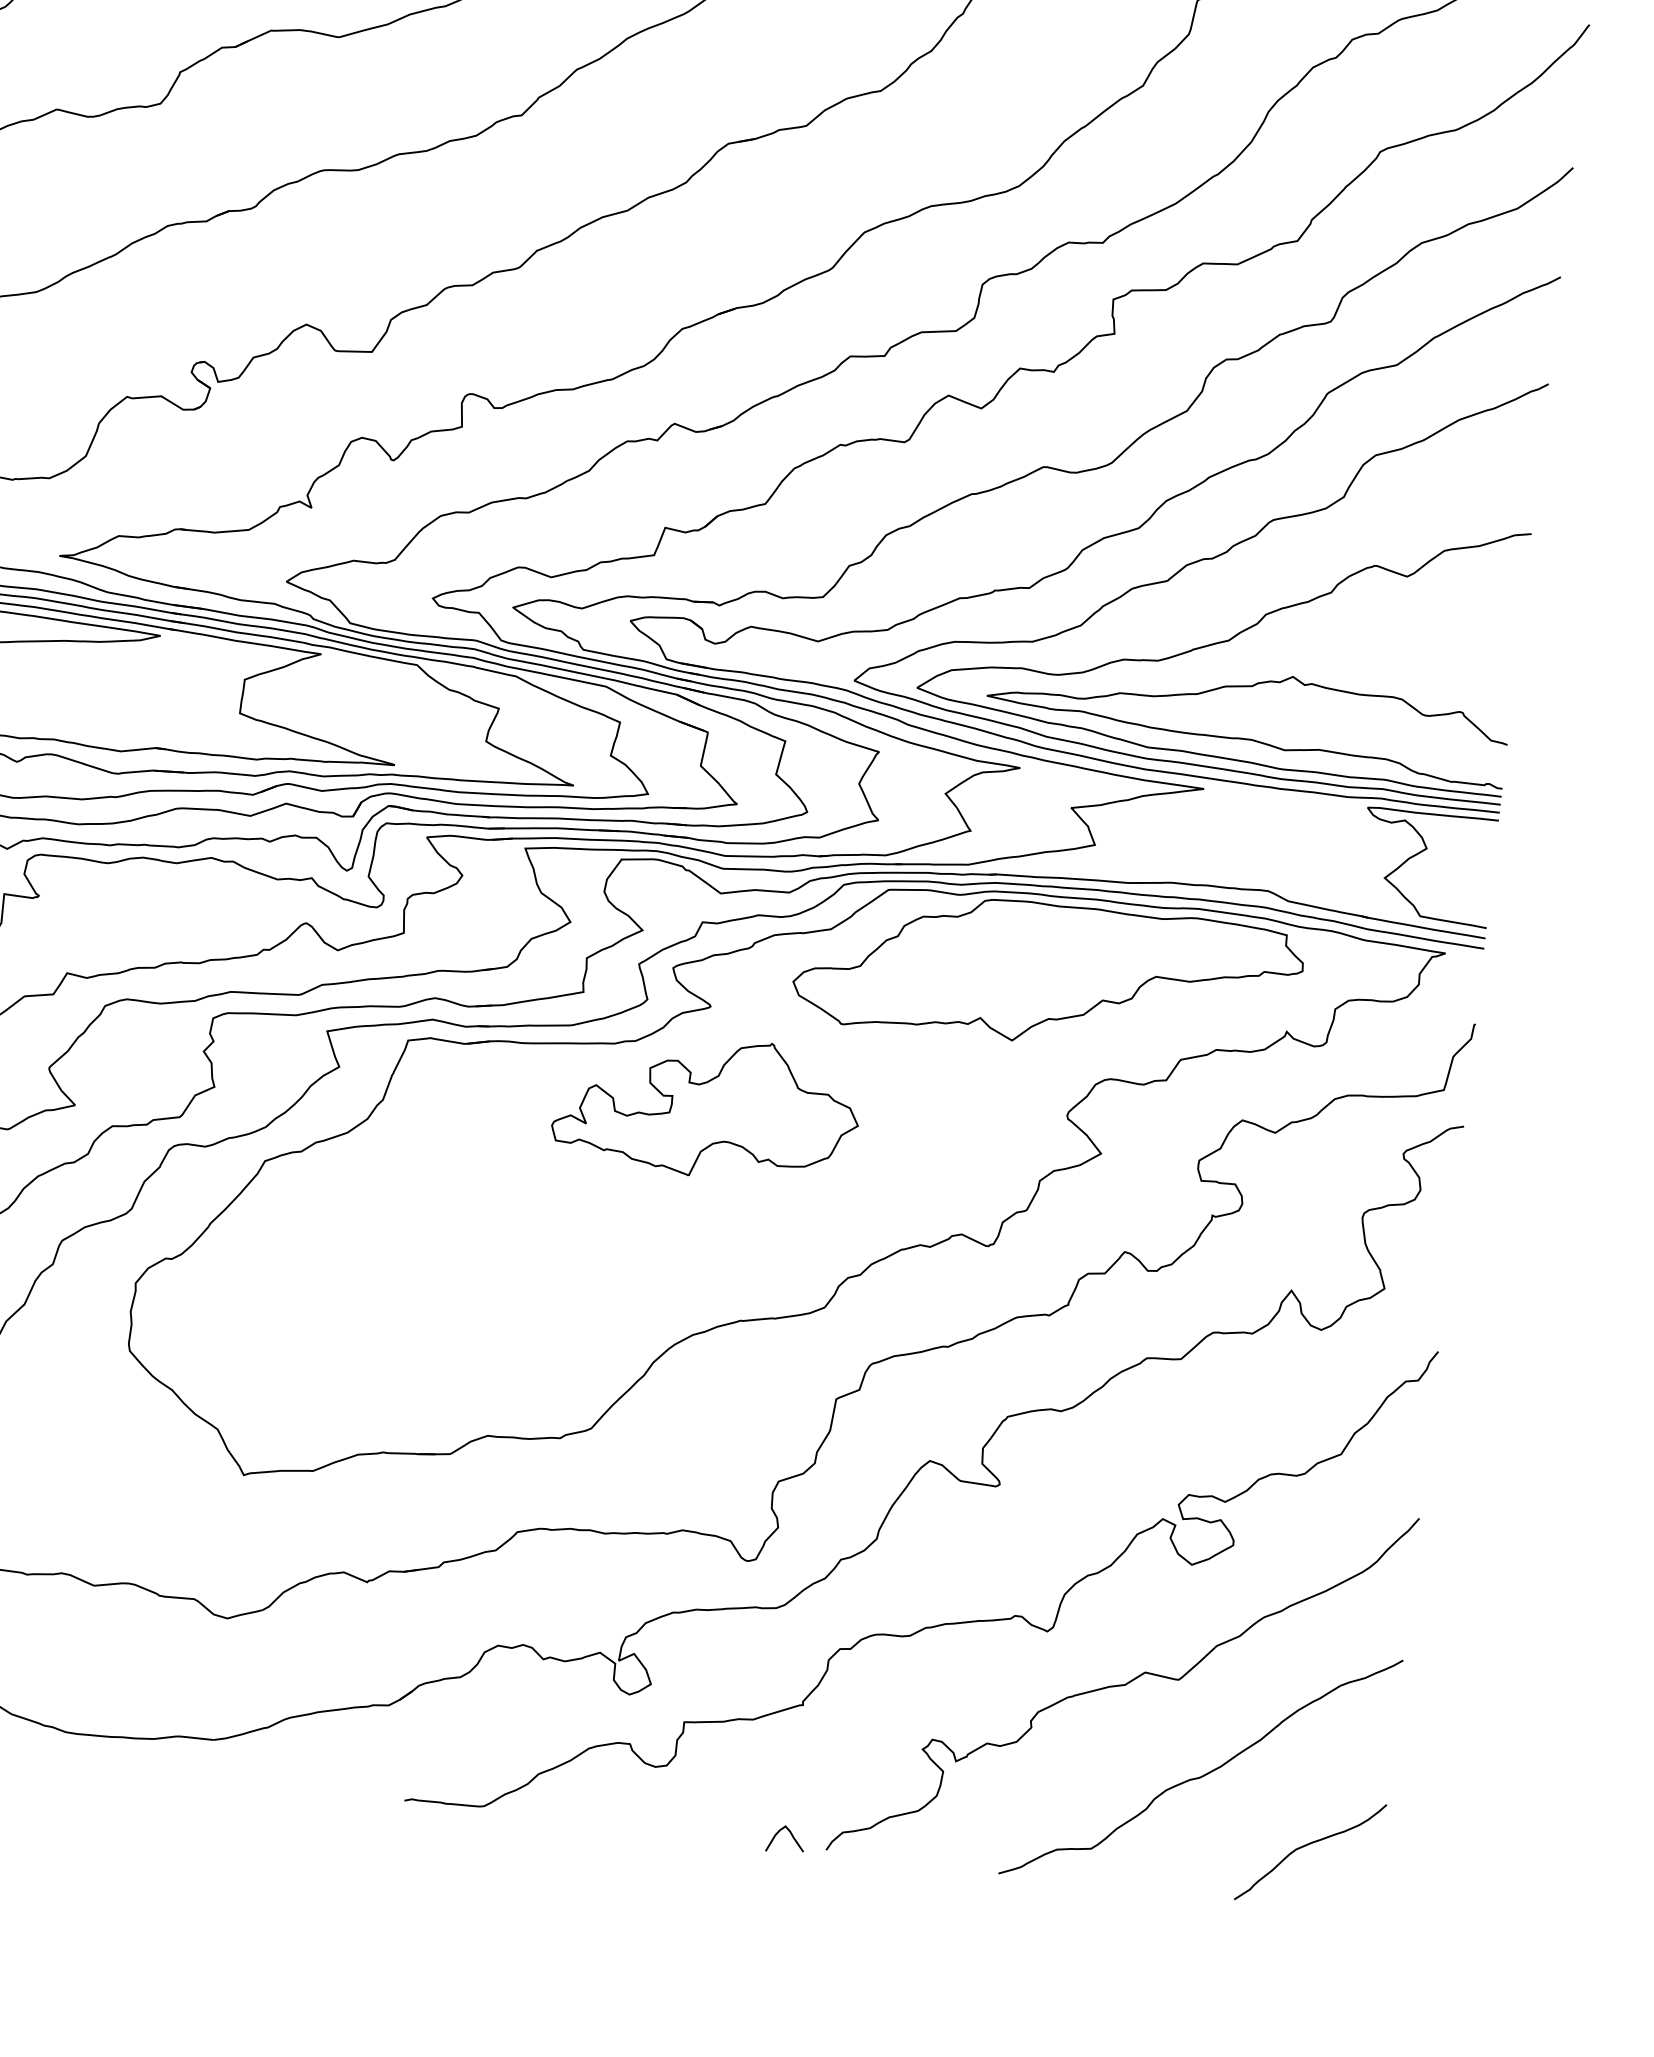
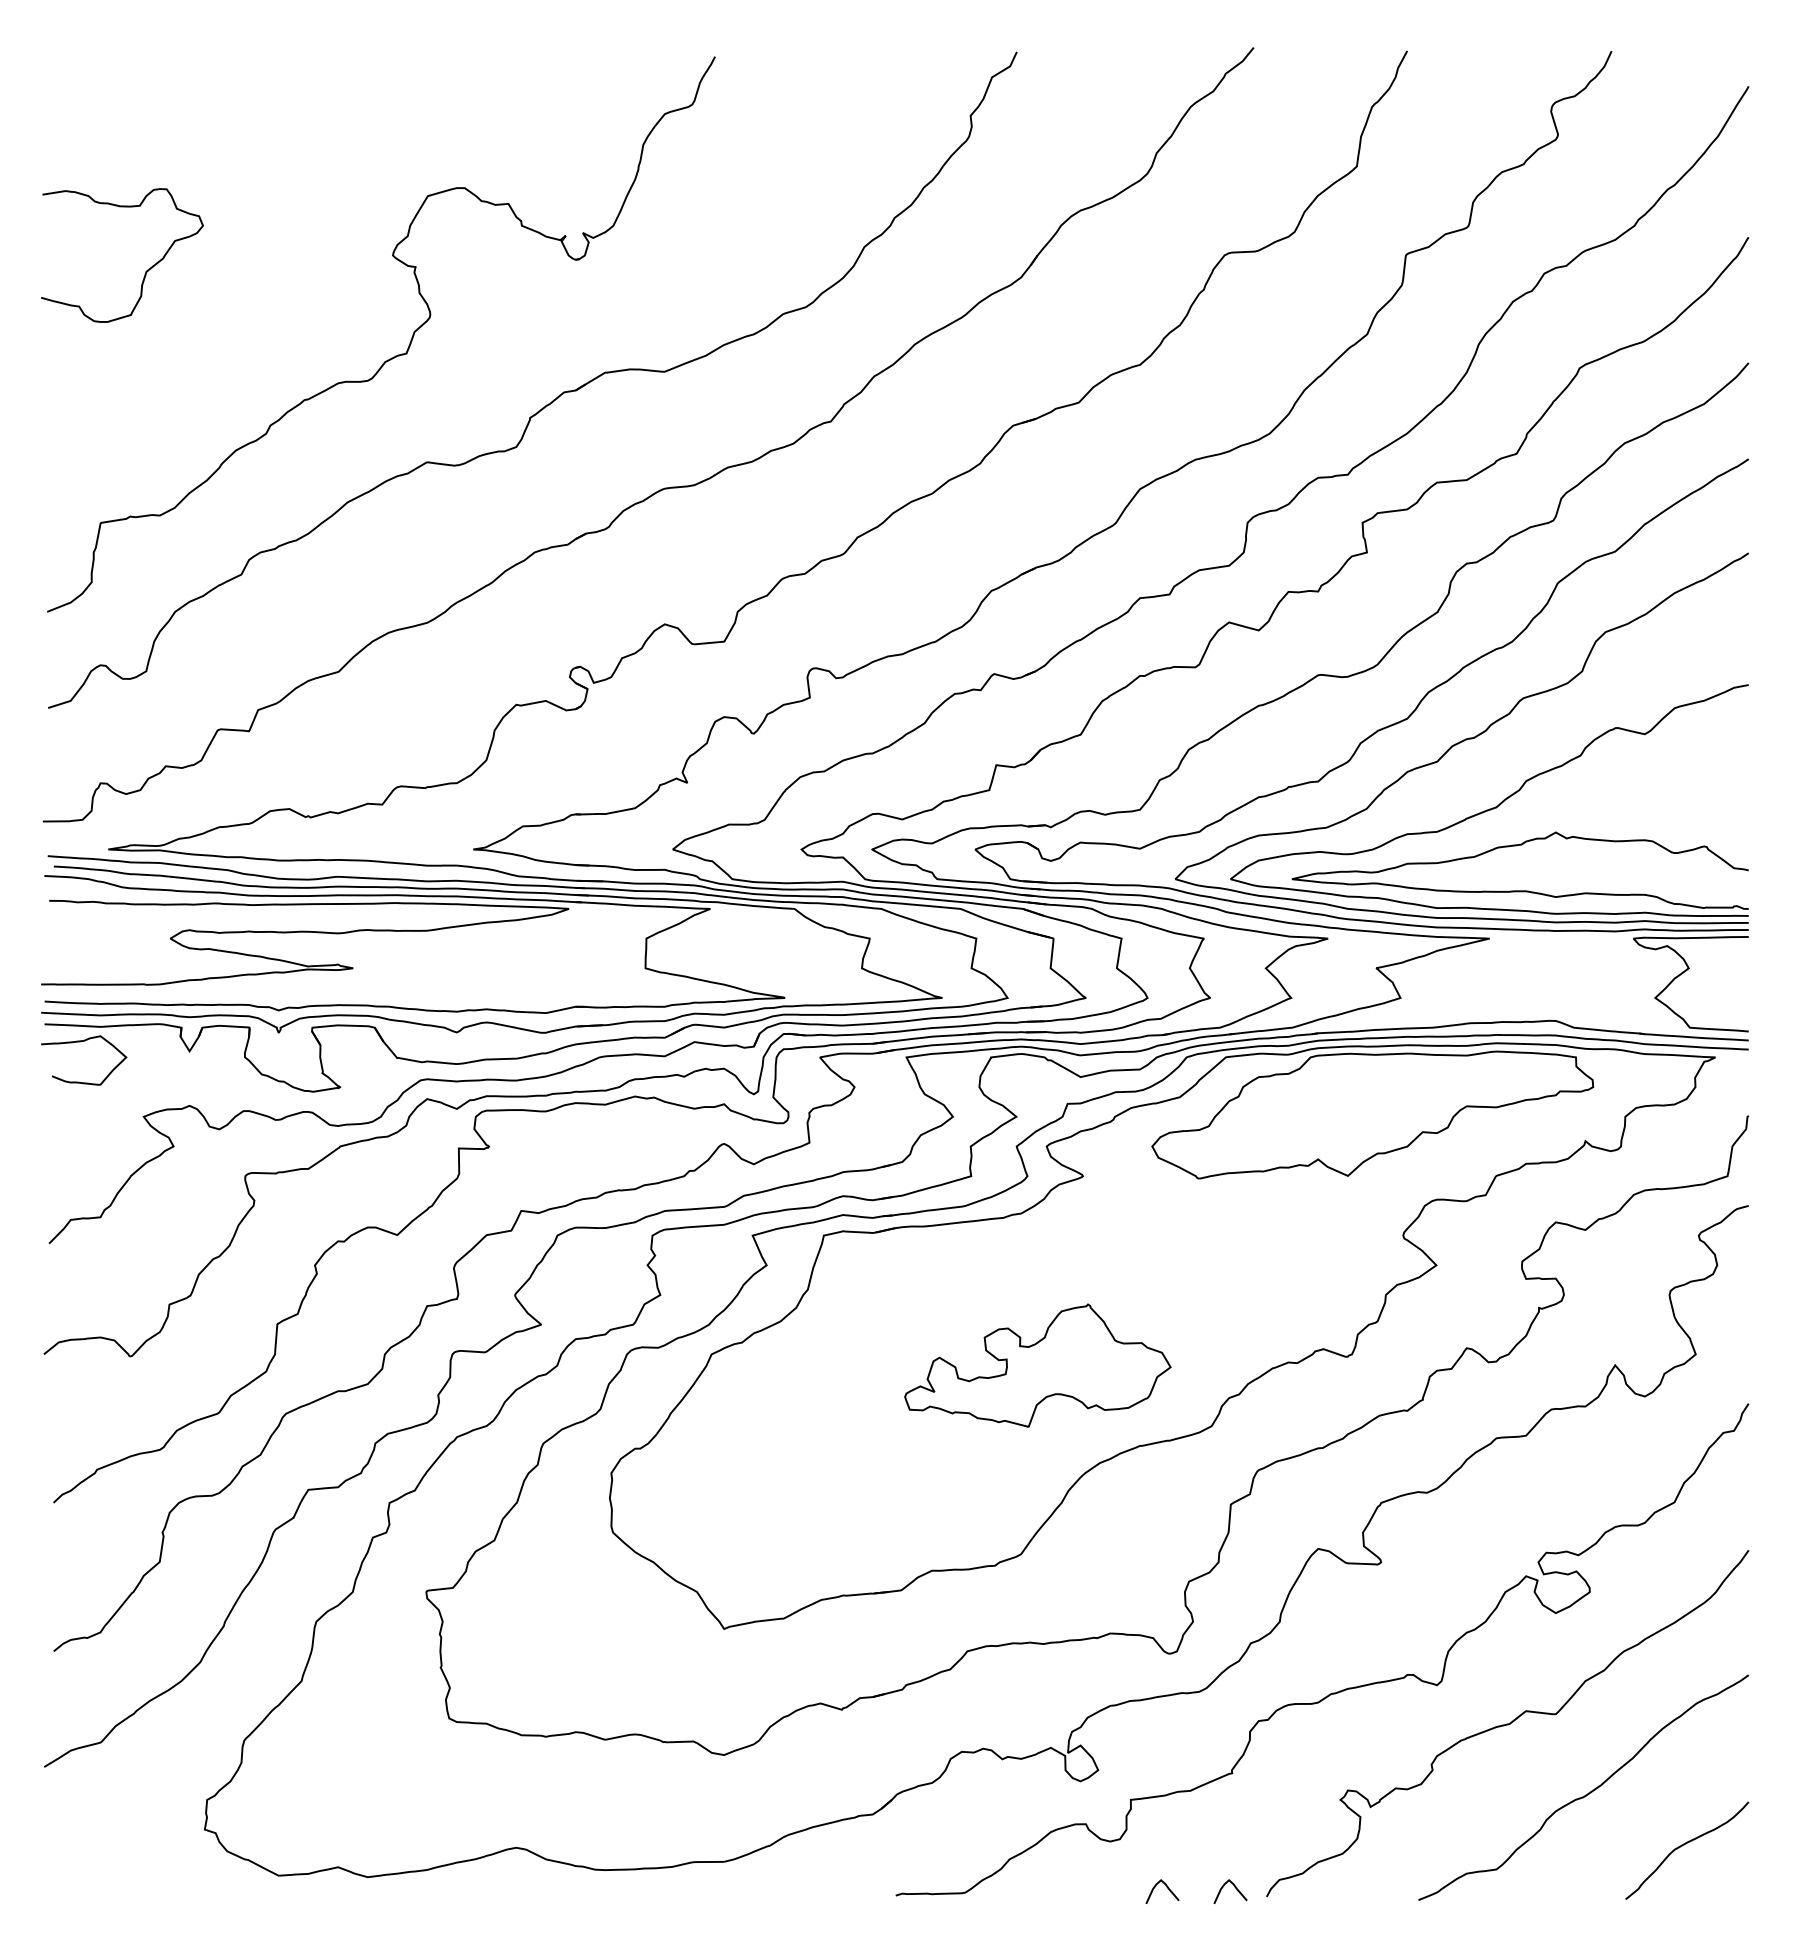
part: (706, 1106) -> (1037, 1365), moved
curve: (713, 1826) -> (1166, 1887), added

